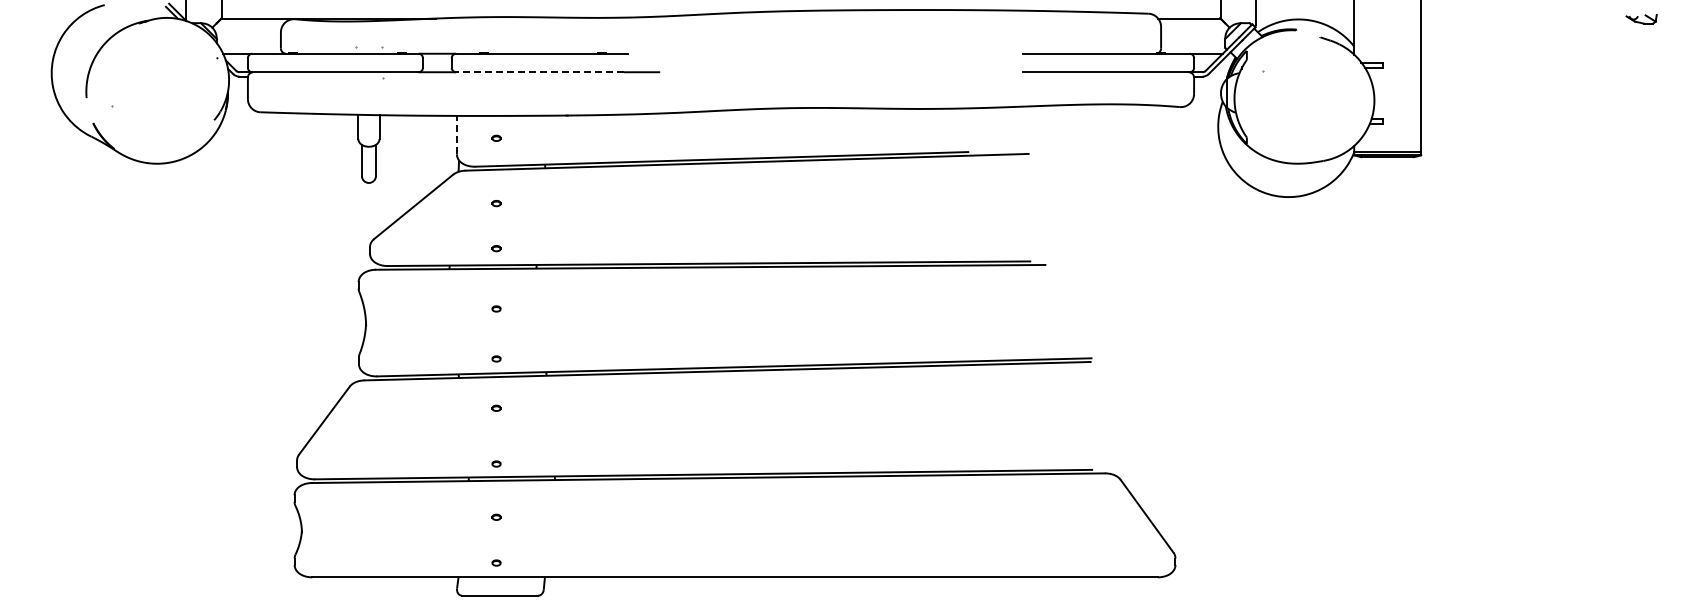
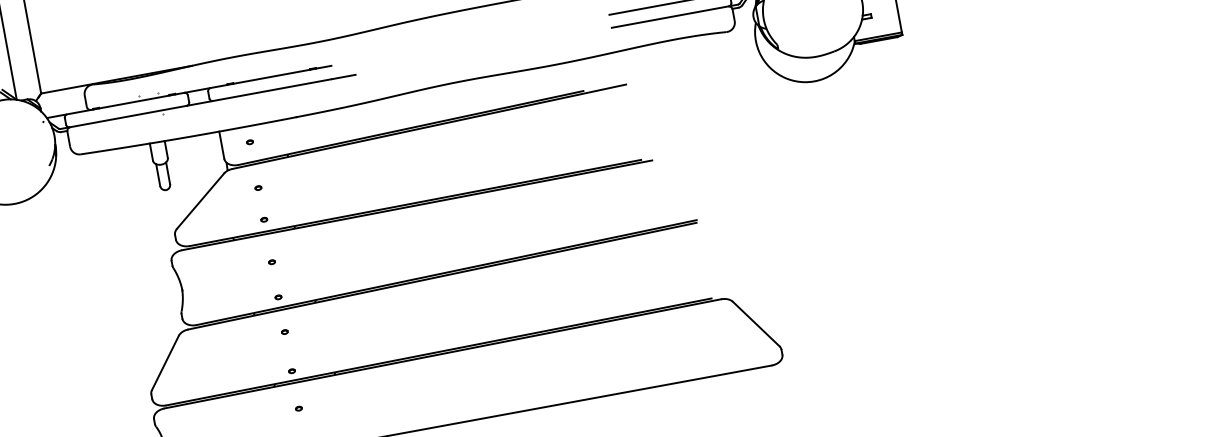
line: (540, 72) -> (272, 90), dashed -> solid
line: (456, 134) -> (221, 144), dashed -> solid

